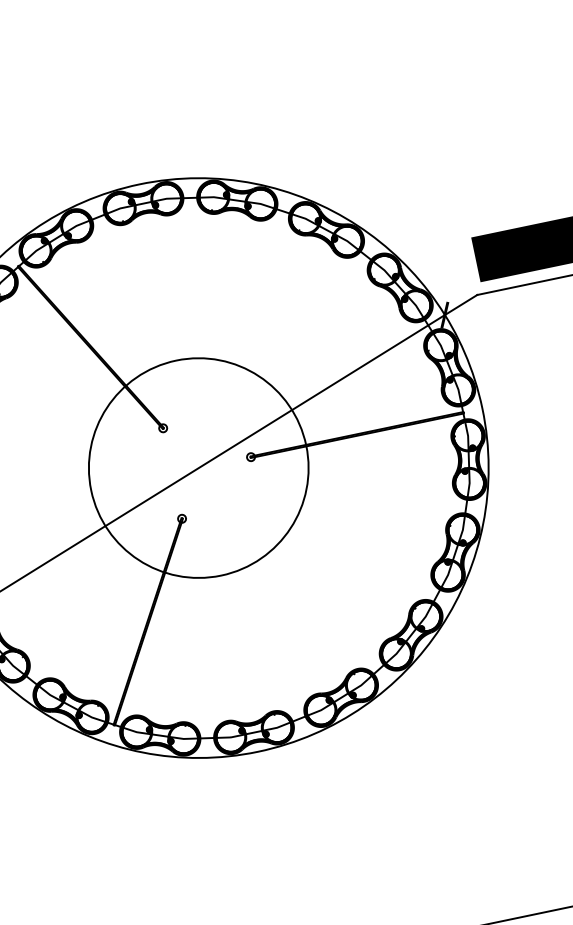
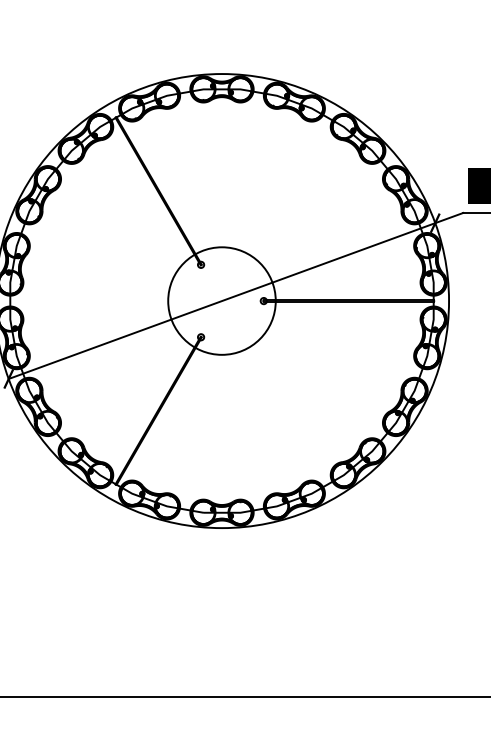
circle: (197, 467) -> (221, 300), size x0.62

